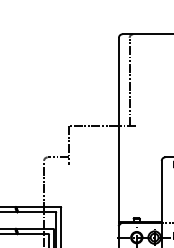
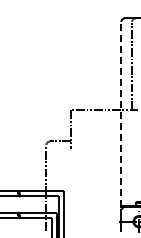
line: (118, 130) -> (120, 114), solid -> dashed

